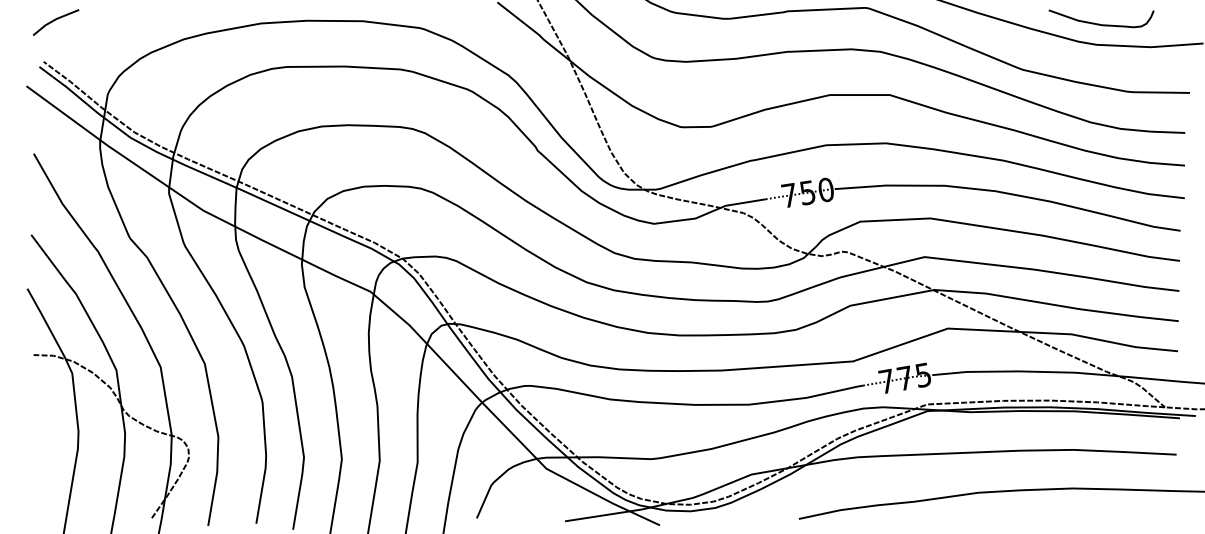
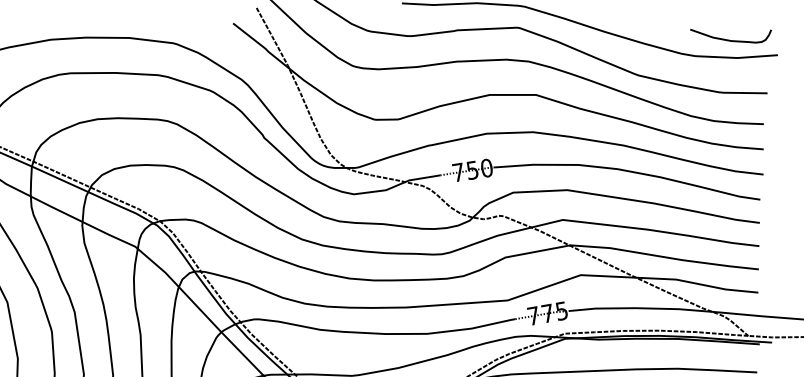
curve: (1099, 23) -> (729, 39), moved

